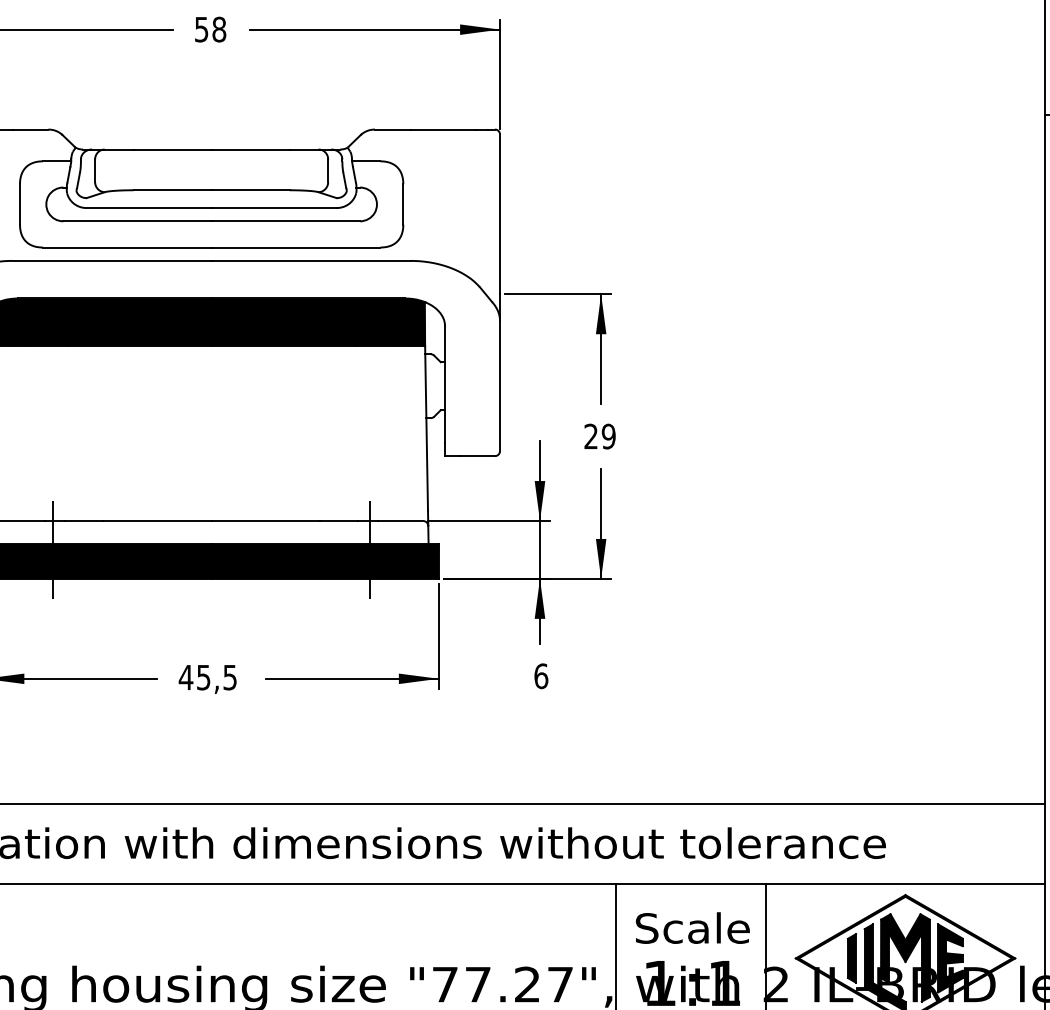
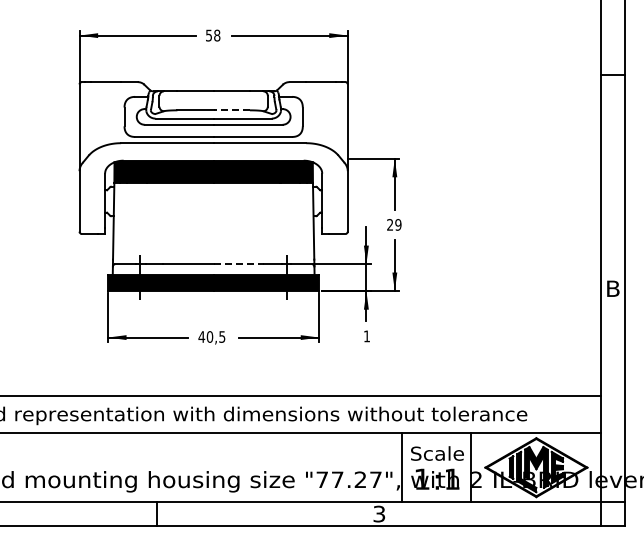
line: (249, 190) -> (231, 110), solid -> dashed
line: (267, 521) -> (239, 264), solid -> dashed
text: (202, 676) -> (209, 336), 45,5 -> 40,5
text: (540, 676) -> (366, 336), 6 -> 1

